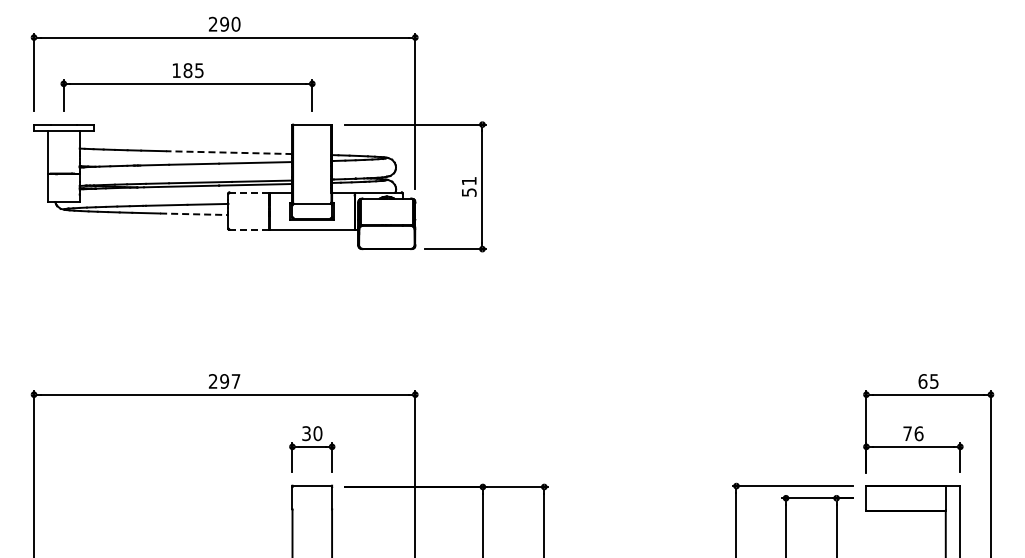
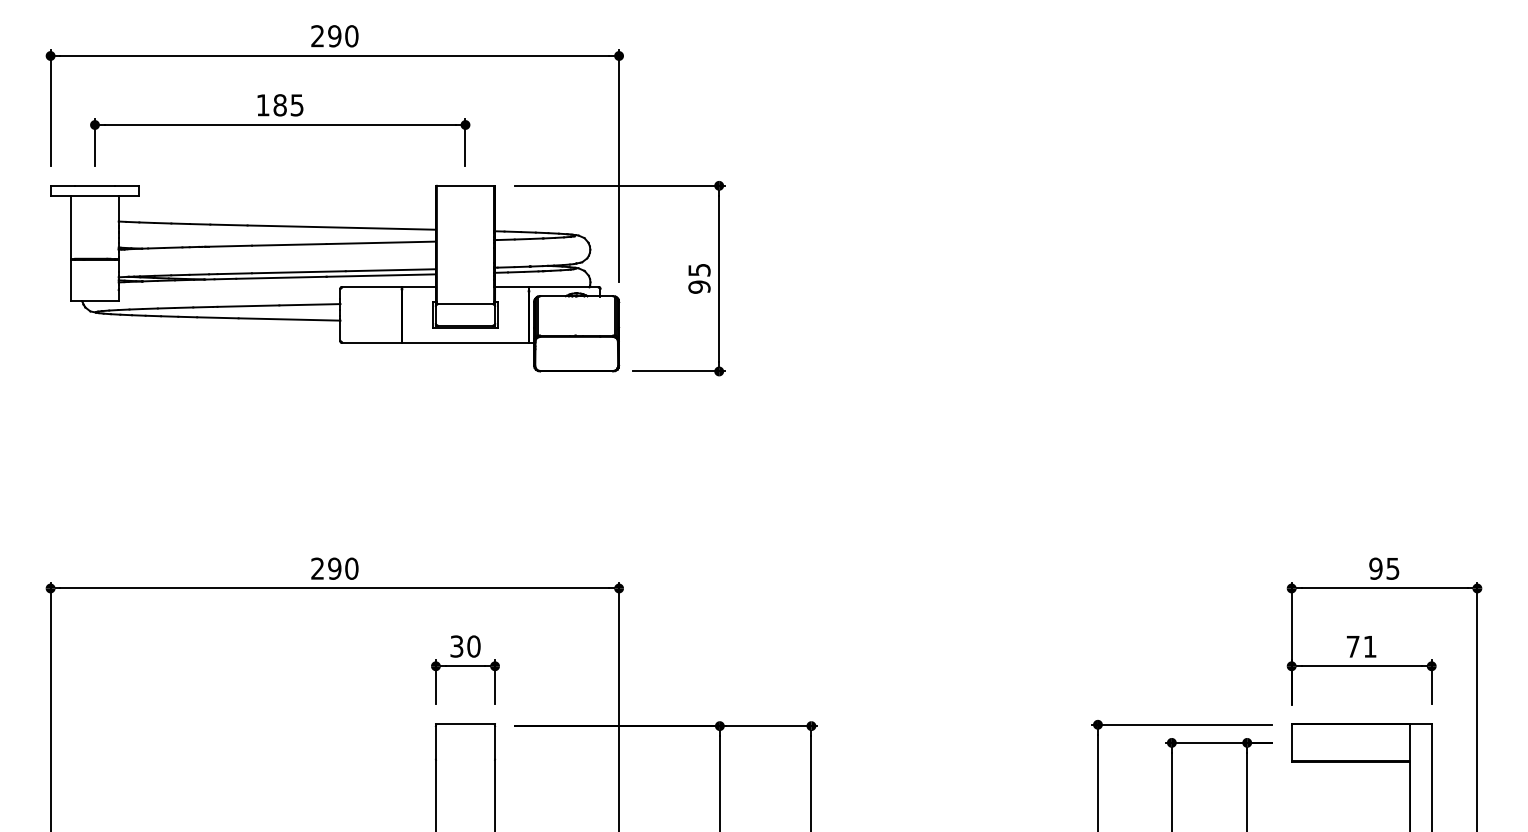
line: (228, 152) -> (340, 227), dashed -> solid
text: (468, 187) -> (698, 279), 51 -> 95
line: (249, 192) -> (371, 287), dashed -> solid
line: (194, 214) -> (289, 319), dashed -> solid
line: (249, 229) -> (371, 342), dashed -> solid
text: (235, 381) -> (350, 568), 297 -> 290
text: (922, 381) -> (1375, 568), 65 -> 95
text: (918, 433) -> (1369, 646), 76 -> 71

